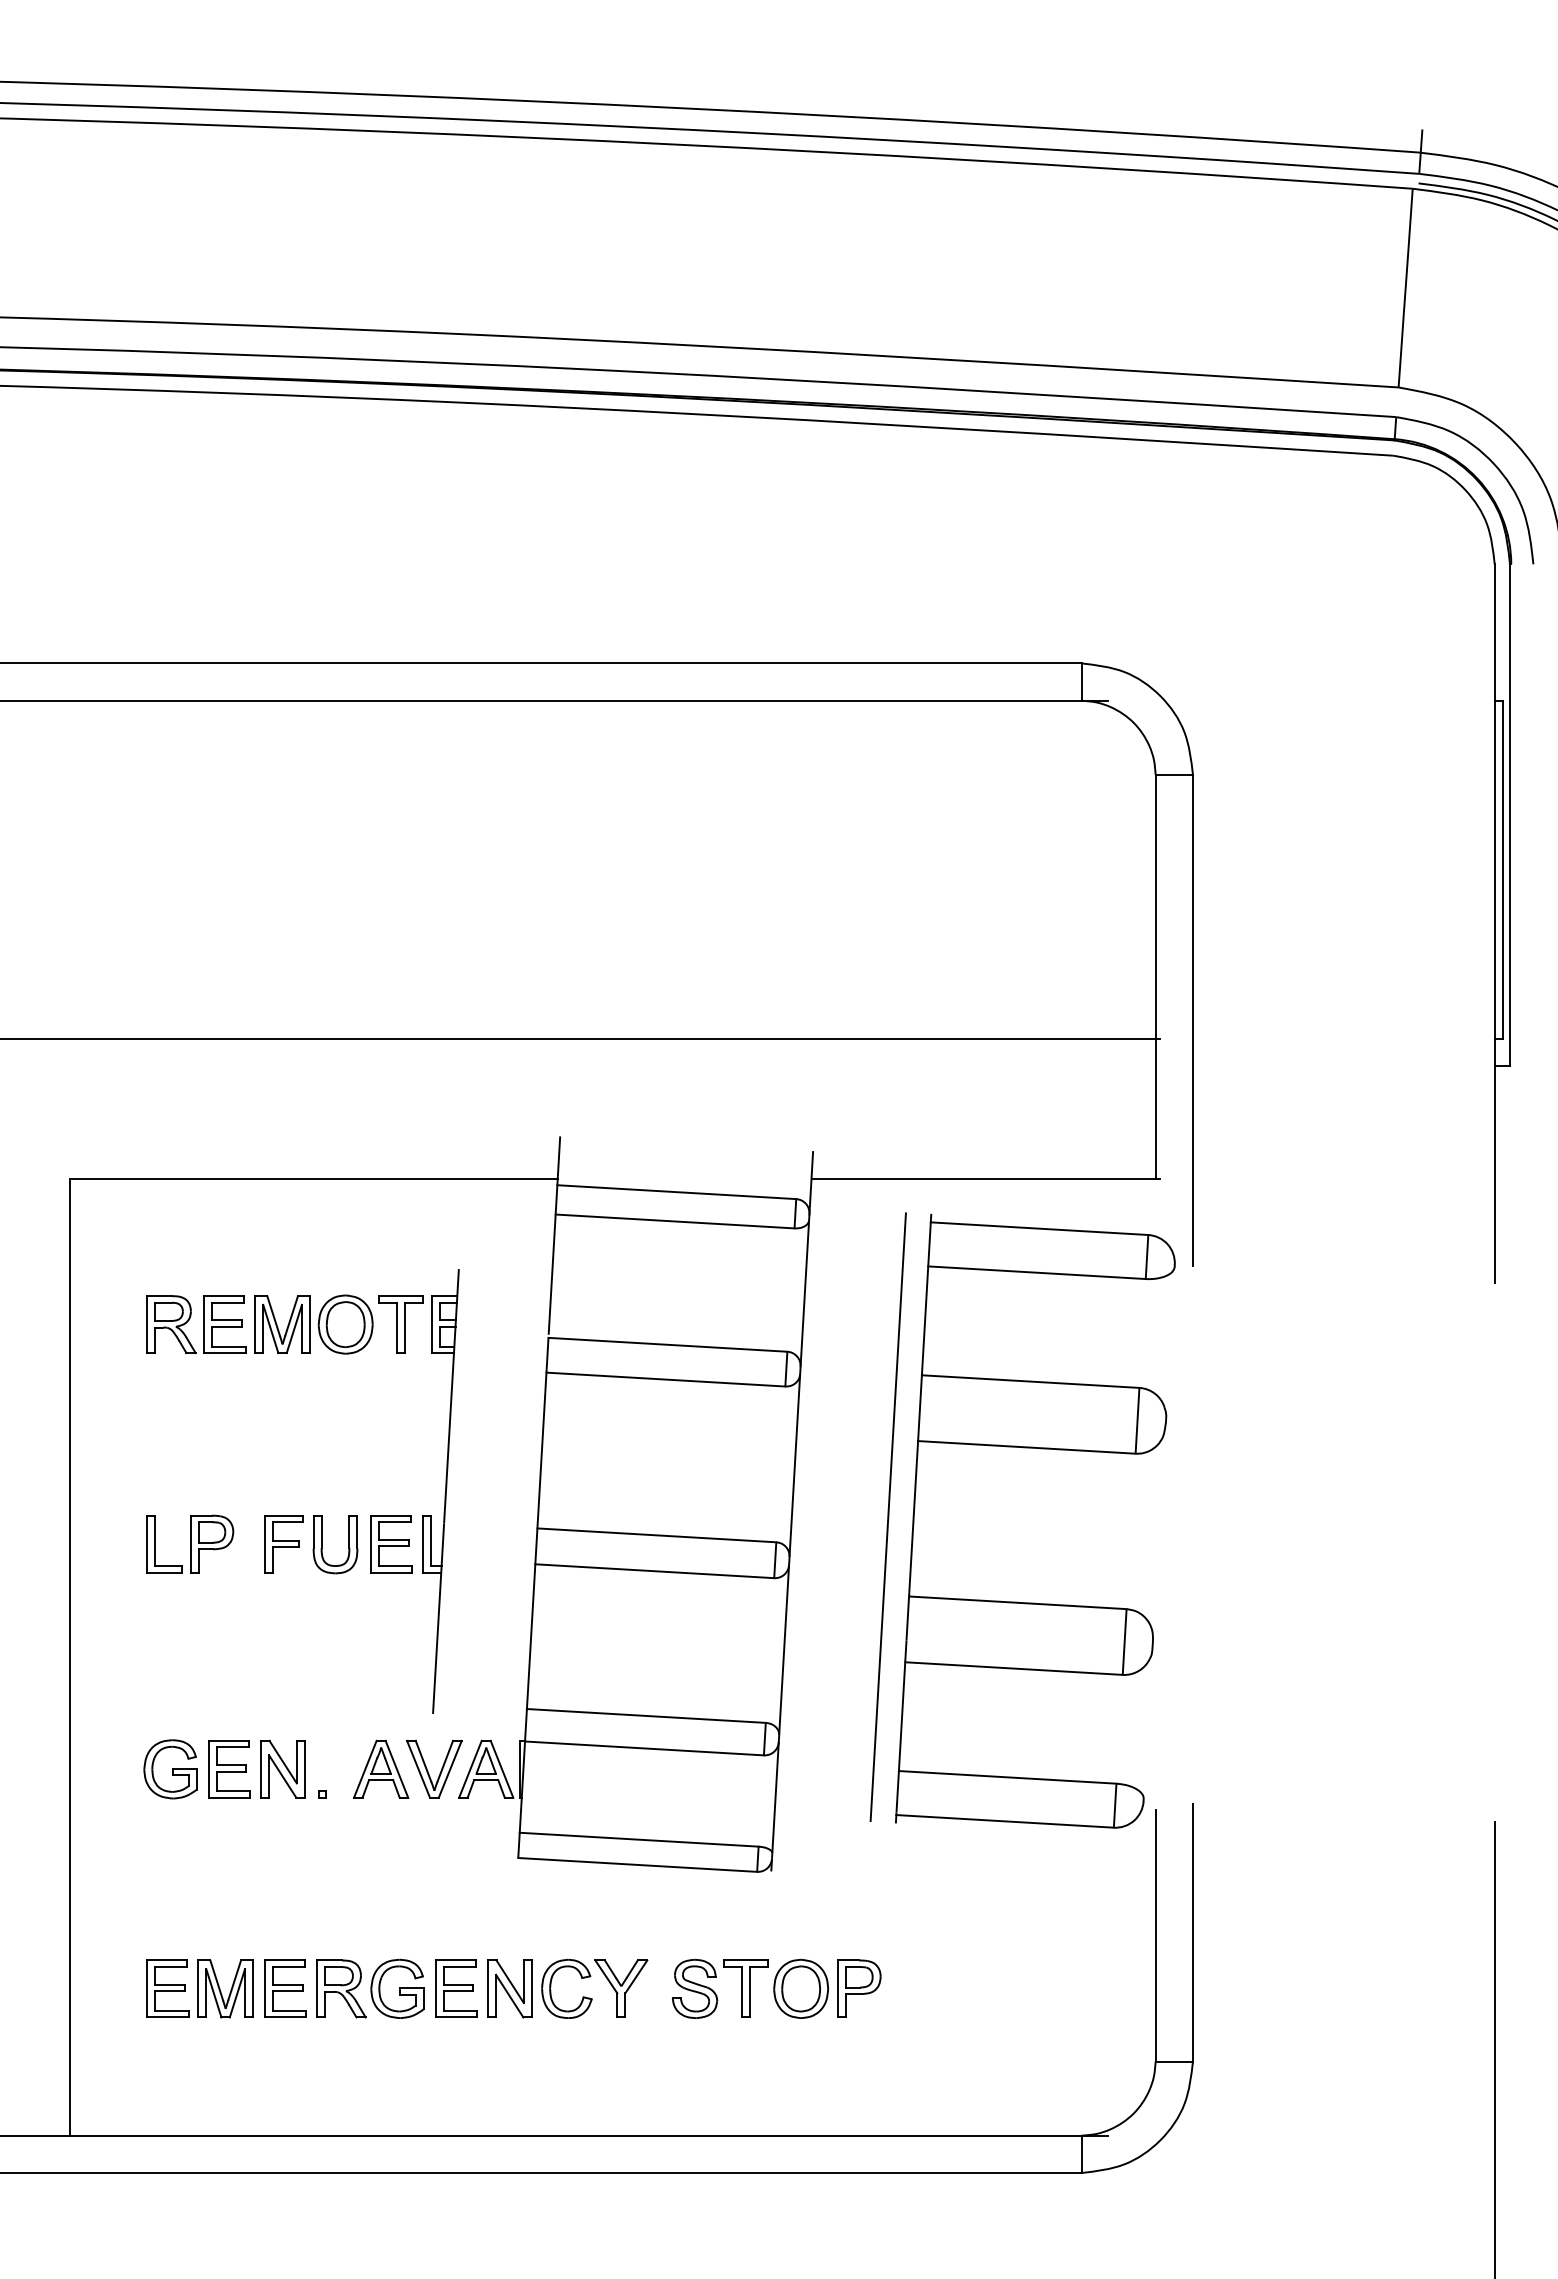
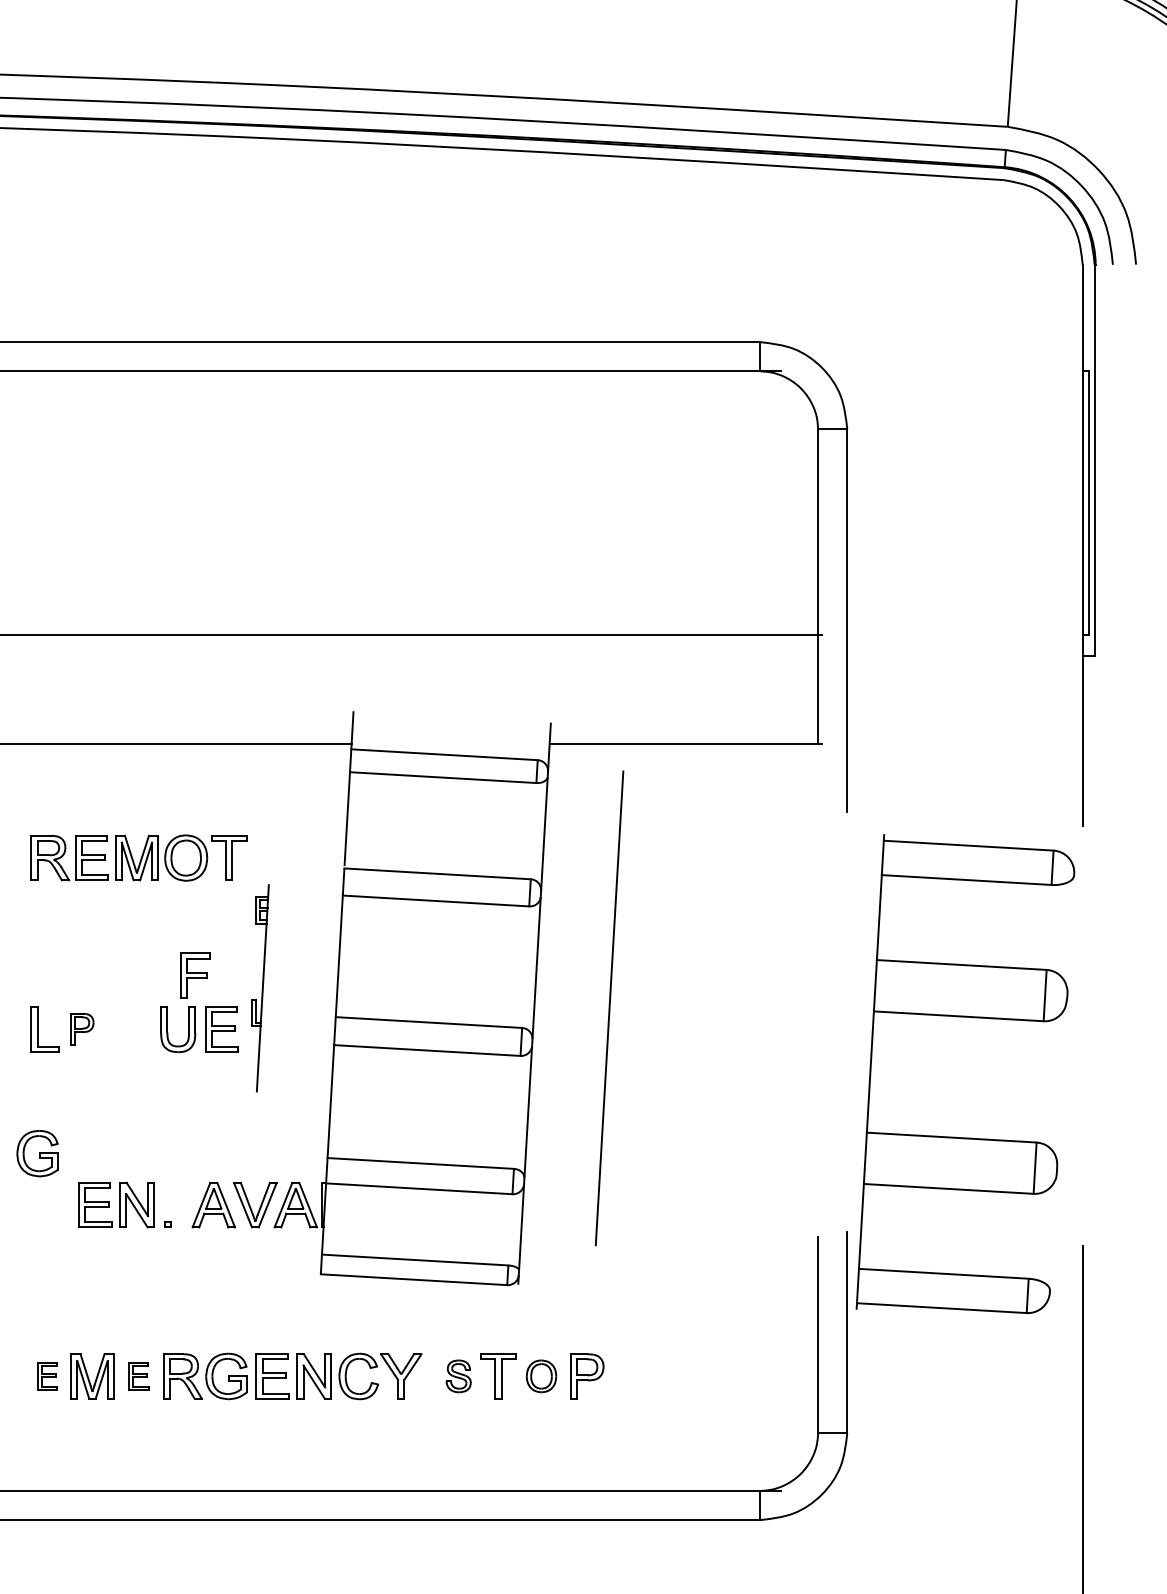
part: (1040, 1449) -> (969, 1017), moved
part: (440, 1491) -> (260, 988), size x0.6
part: (212, 1543) -> (82, 1028), size x0.7
part: (283, 1544) -> (194, 975), moved
part: (170, 1769) -> (37, 1153), moved
part: (167, 1988) -> (47, 1376), size x0.6
part: (285, 1988) -> (139, 1376), size x0.6
part: (694, 1988) -> (458, 1376), size x0.7
part: (800, 1988) -> (541, 1376), size x0.7

